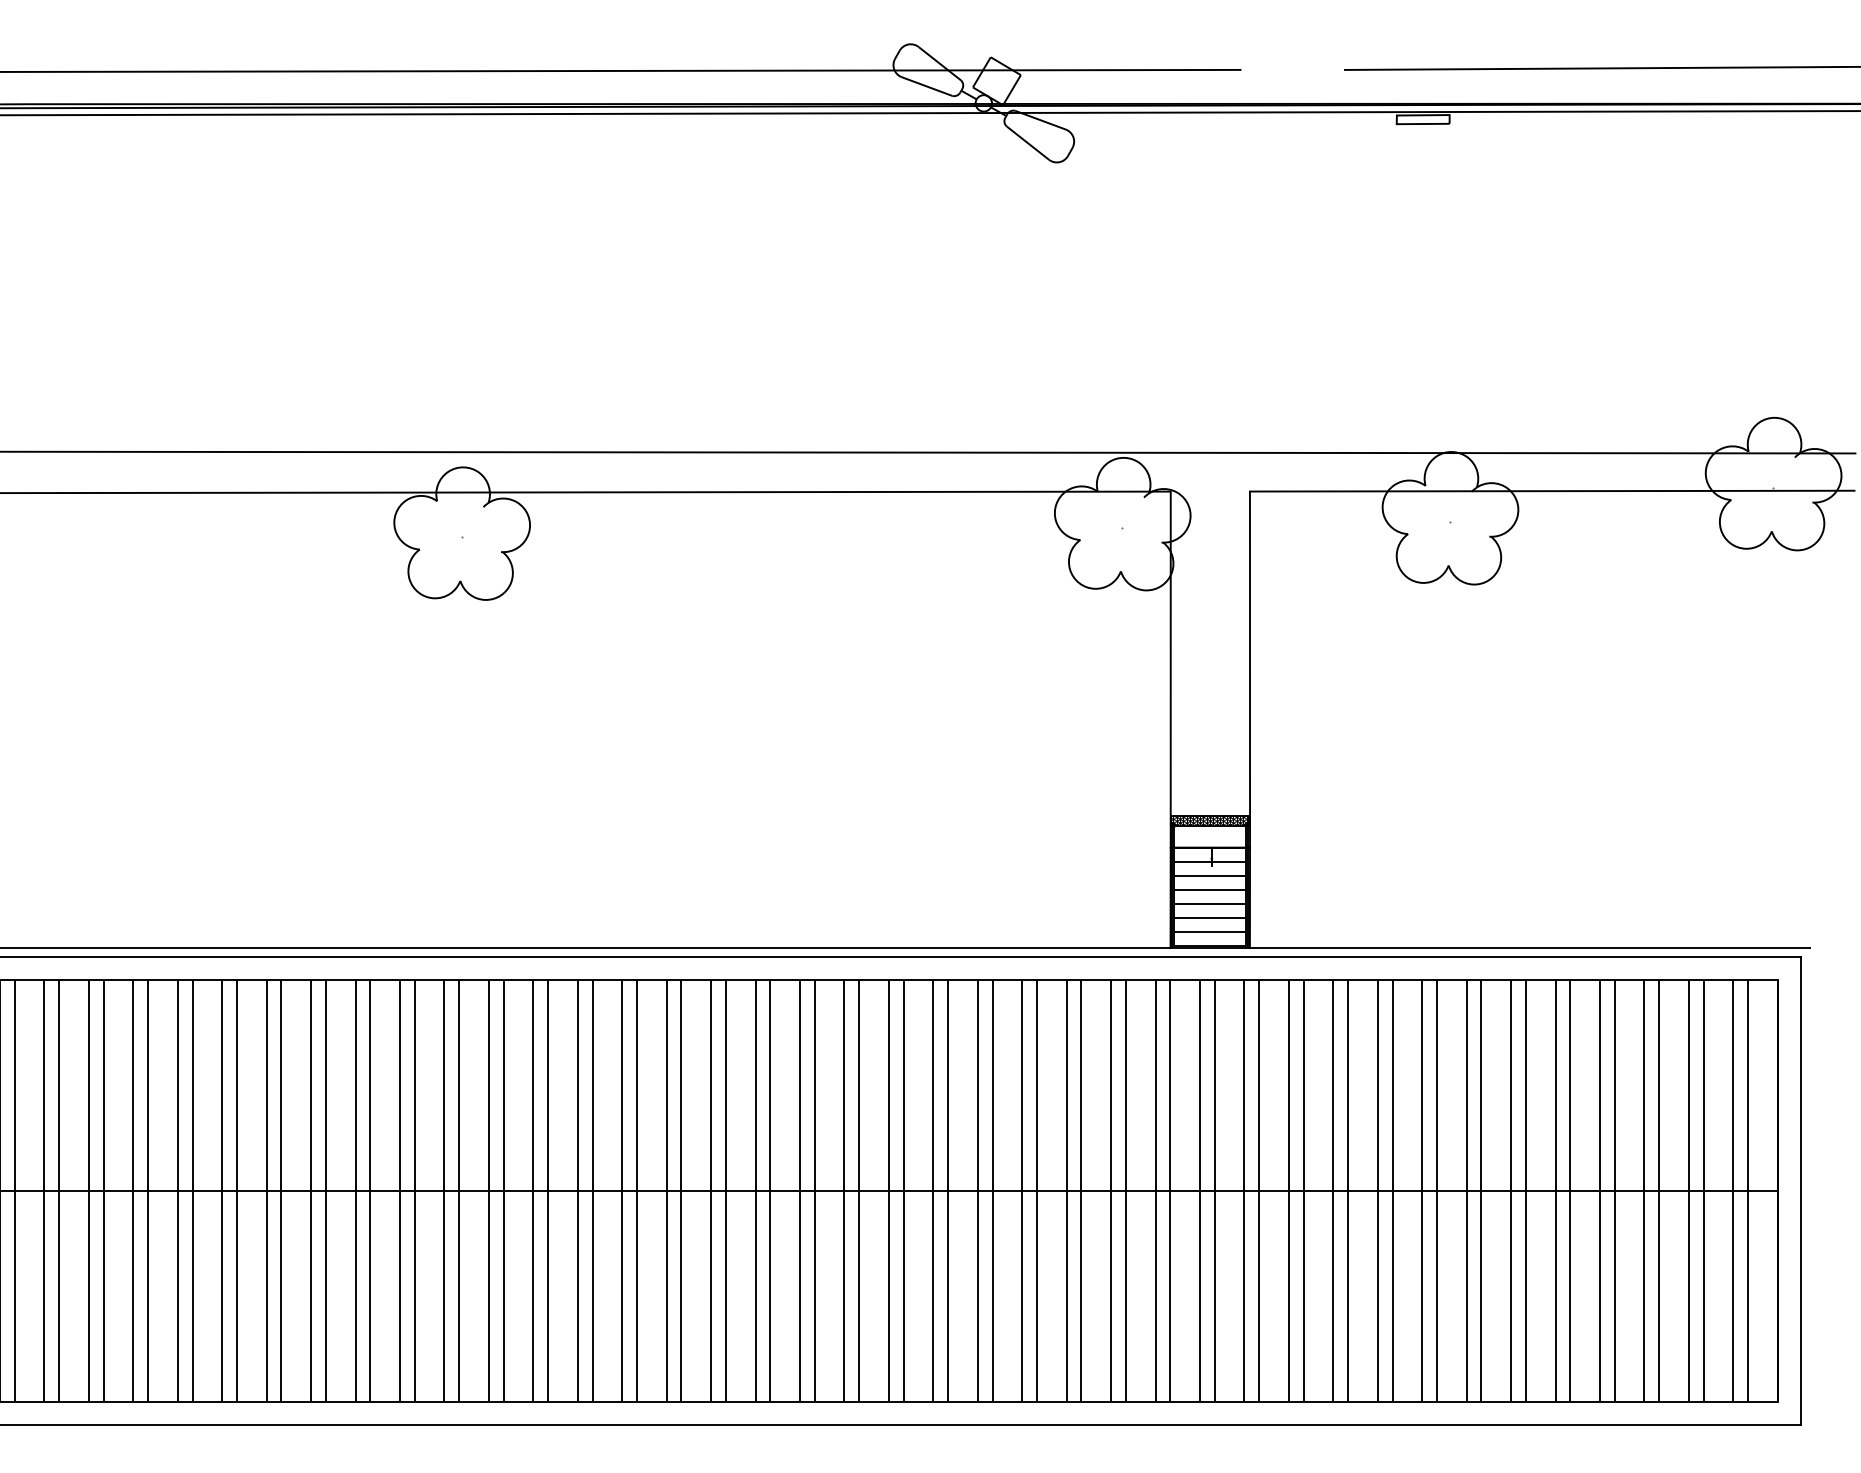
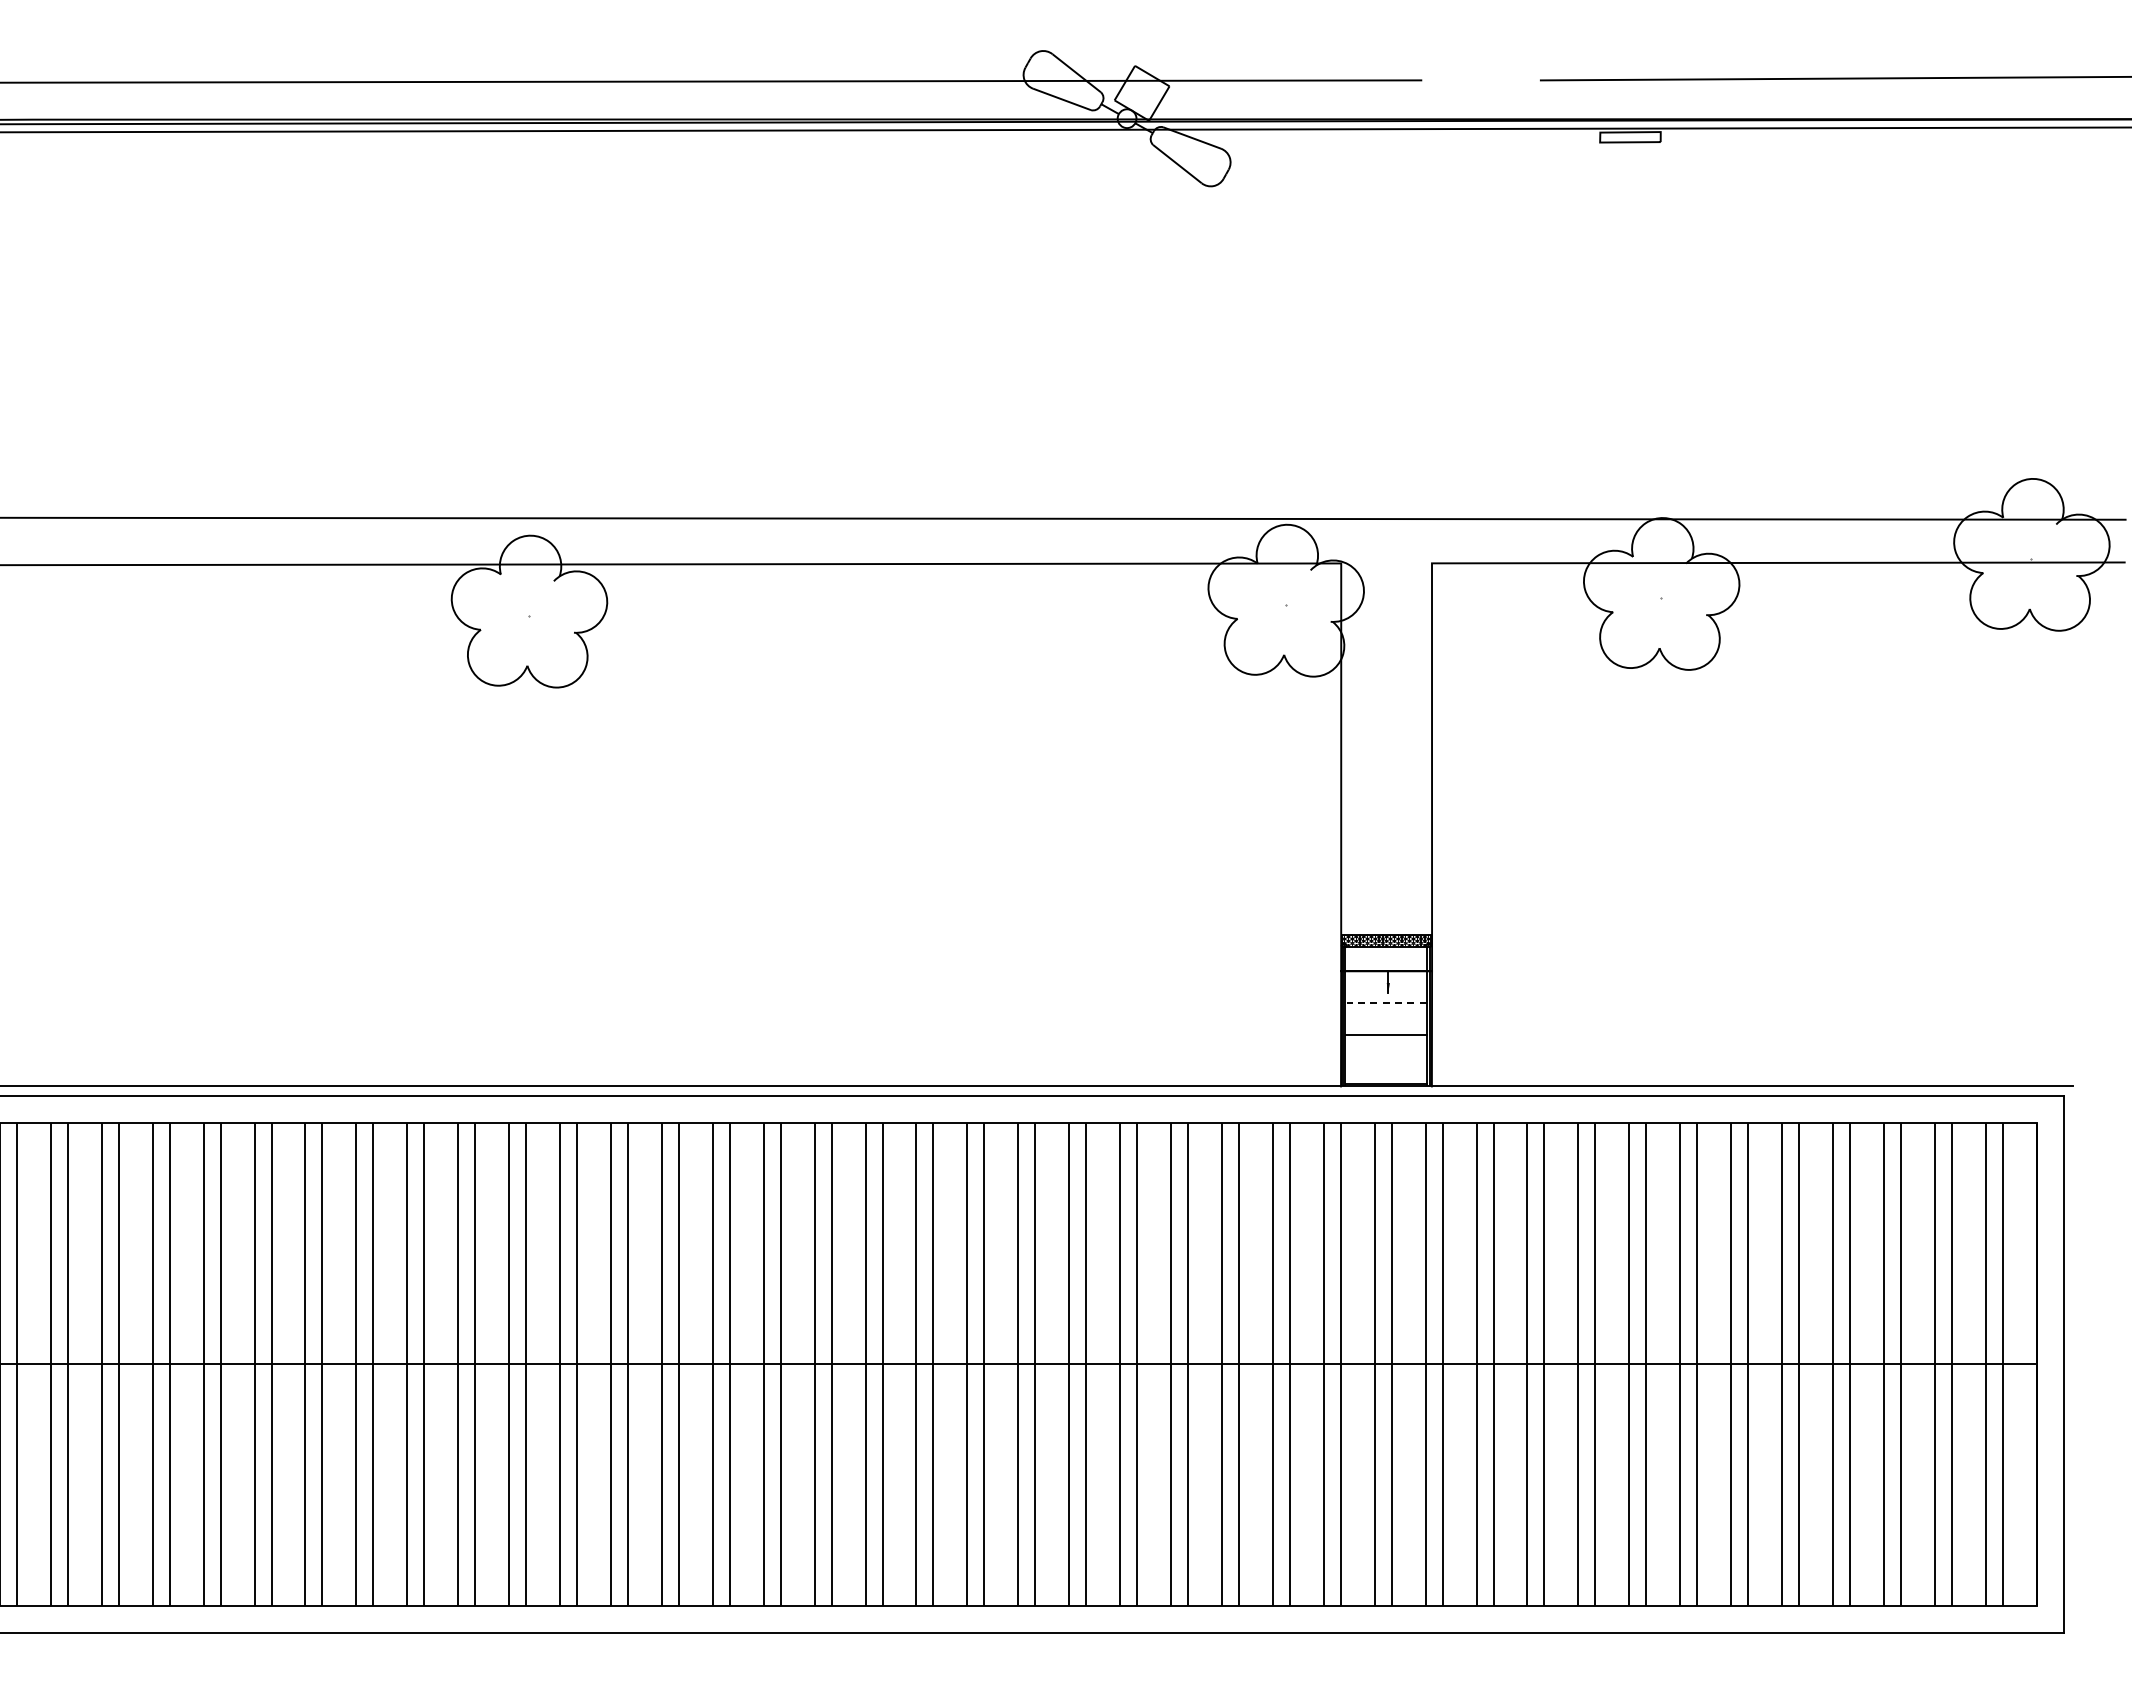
line: (1210, 861) -> (1386, 987), removed
line: (1210, 875) -> (1386, 1003), solid -> dashed
line: (1210, 889) -> (1386, 1019), removed
line: (1210, 917) -> (1386, 1051), removed
line: (1210, 931) -> (1386, 1067), removed

